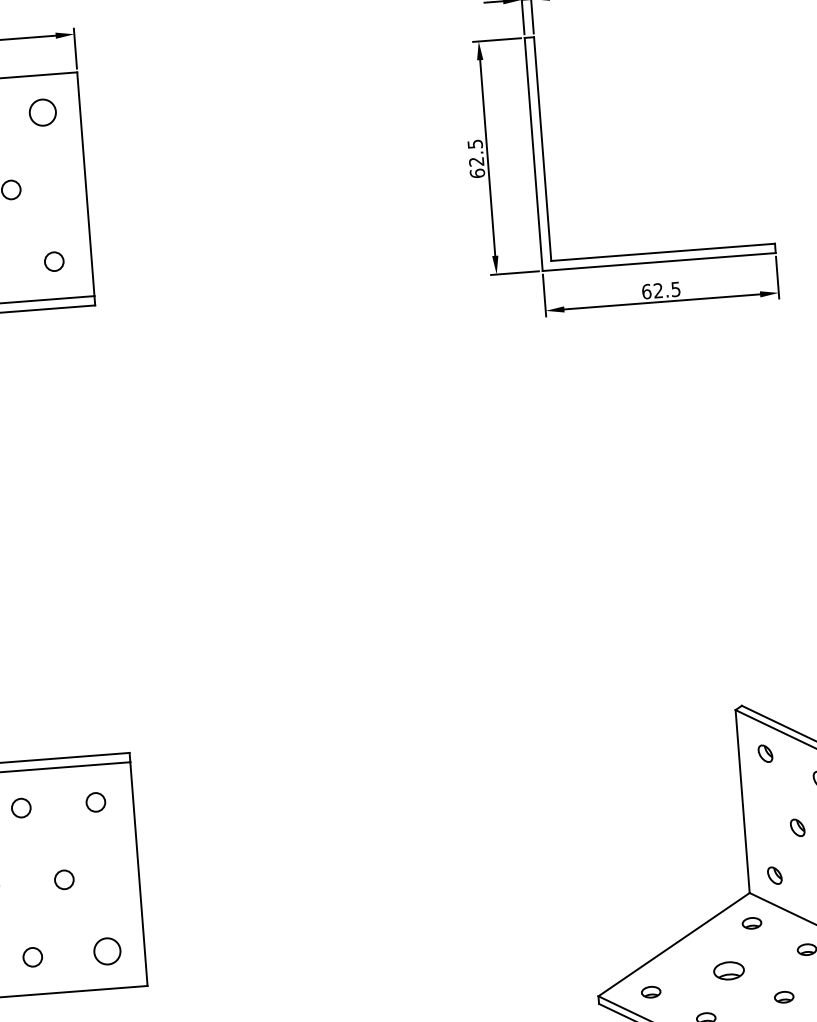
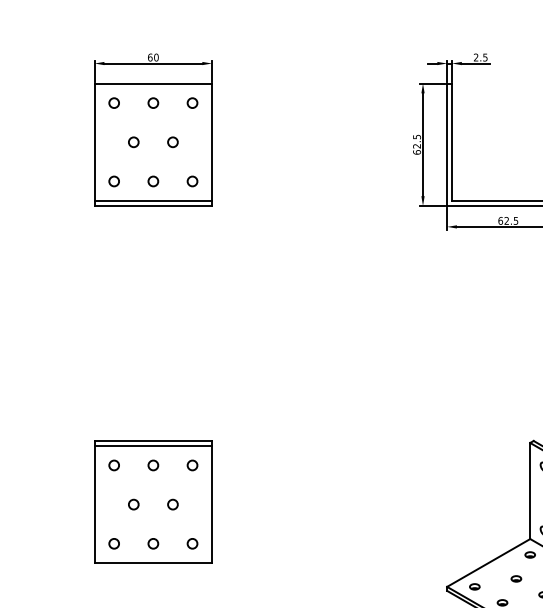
circle: (42, 111) -> (192, 102), size x0.71
circle: (107, 950) -> (192, 543), size x0.71
part: (729, 970) -> (516, 578), size x0.62

